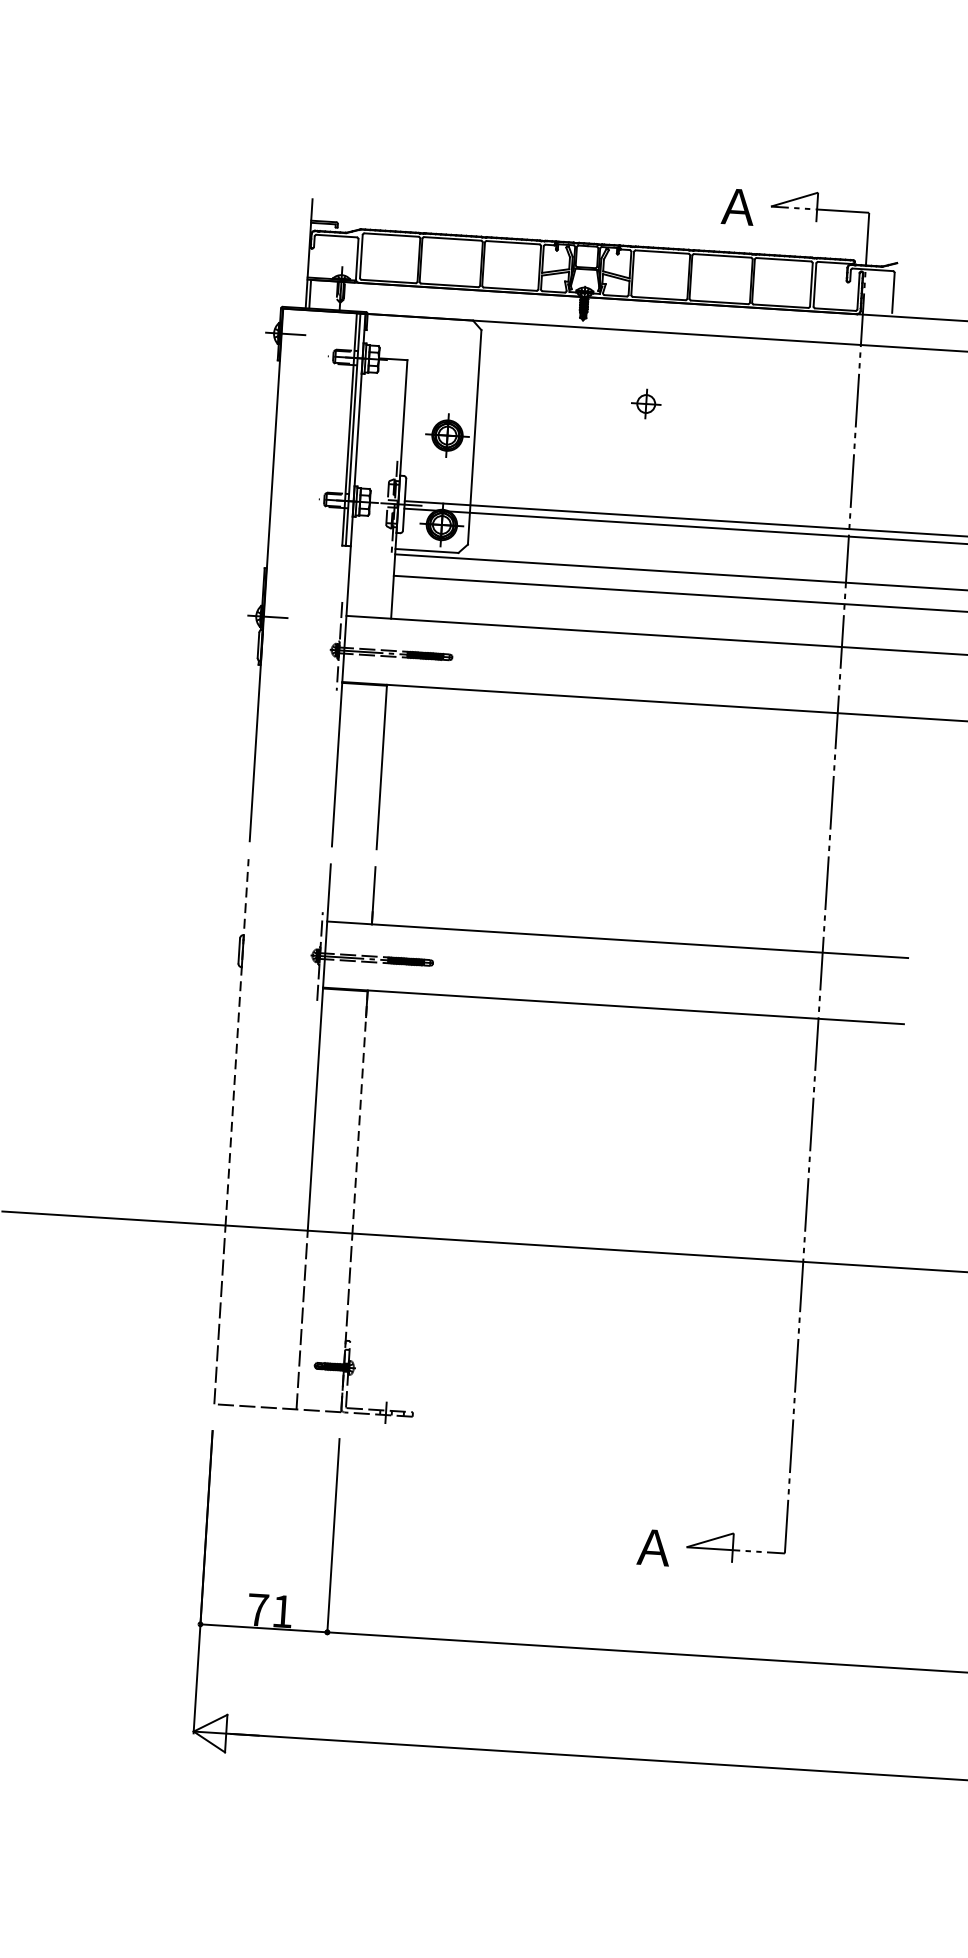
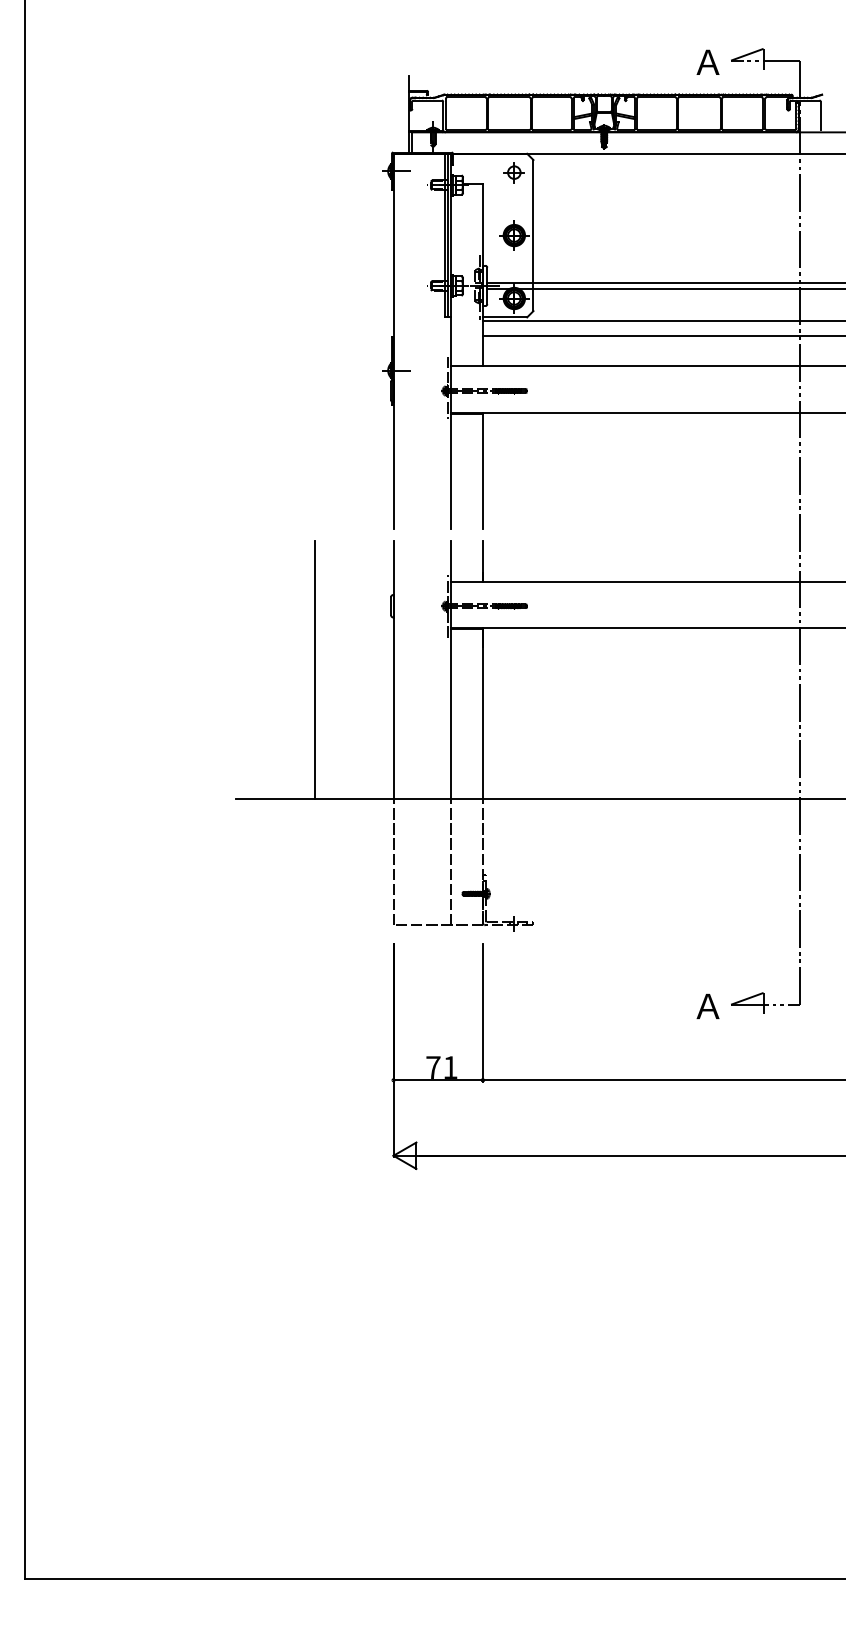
part: (645, 403) -> (513, 172), moved
line: (124, 1035) -> (314, 670), added
line: (237, 1041) -> (393, 669), dashed -> solid
line: (359, 1111) -> (482, 713), dashed -> solid

